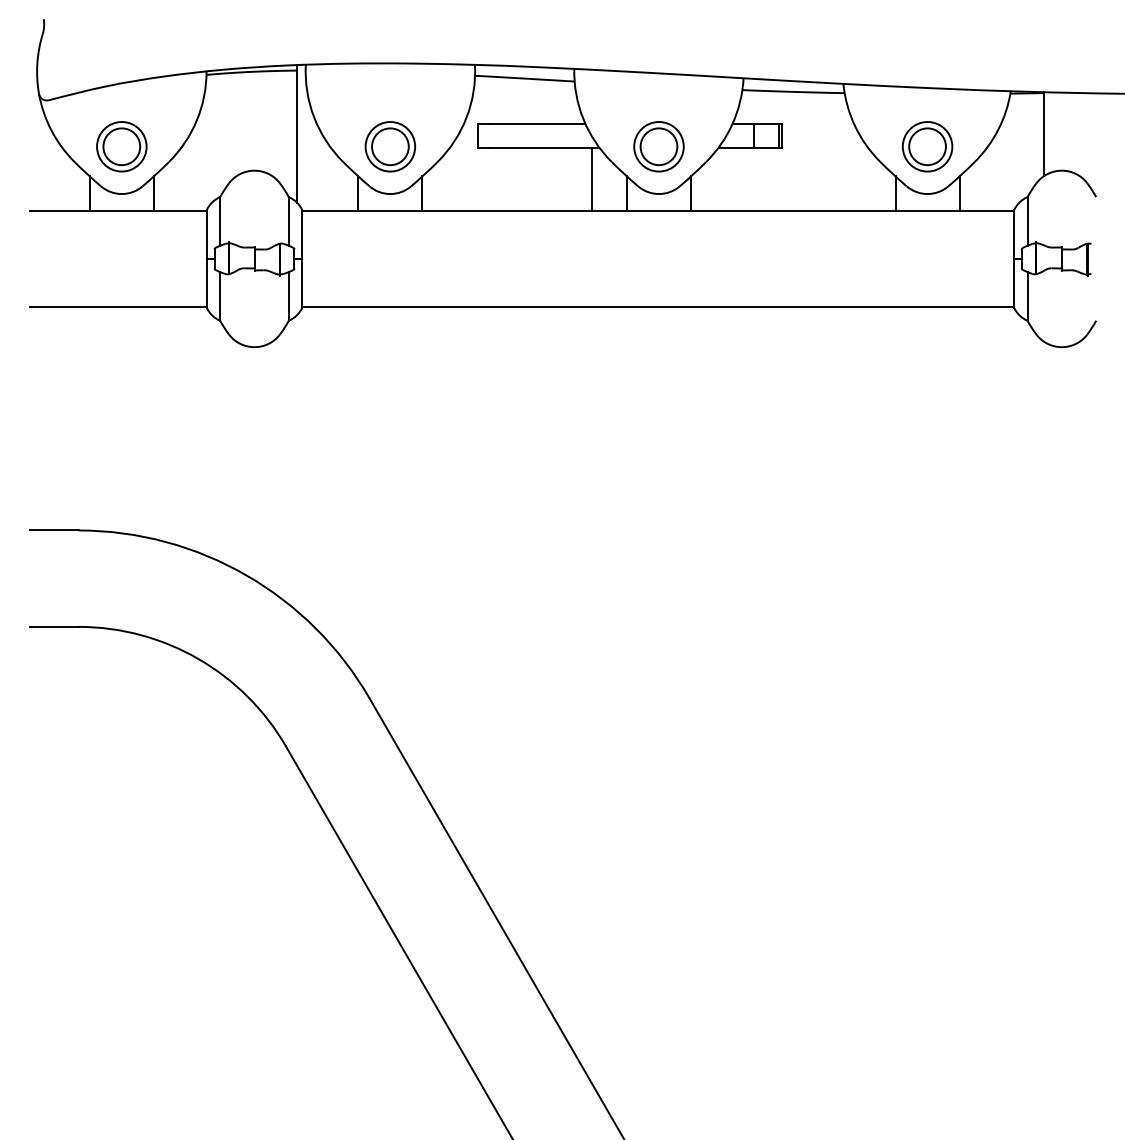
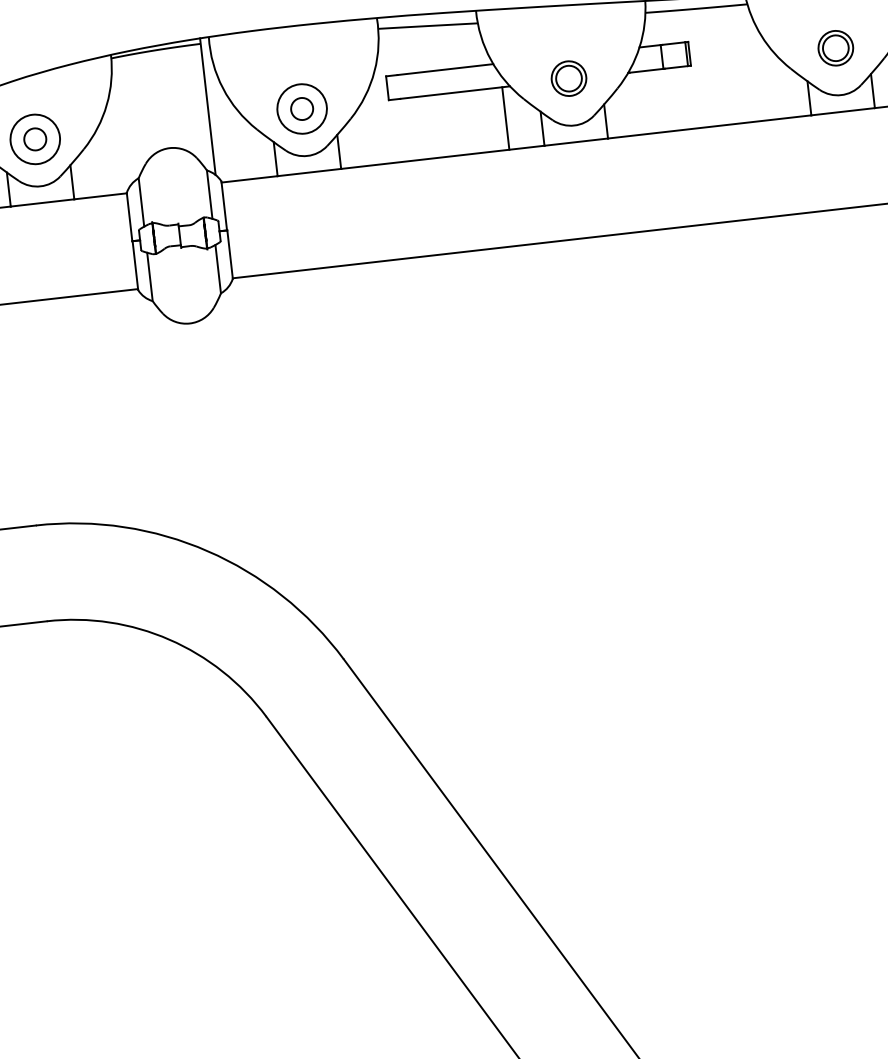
circle: (121, 146) -> (34, 139), size x0.6
circle: (390, 146) -> (302, 108), size x0.6
part: (658, 146) -> (568, 78), size x0.7
part: (927, 146) -> (835, 47), size x0.7

